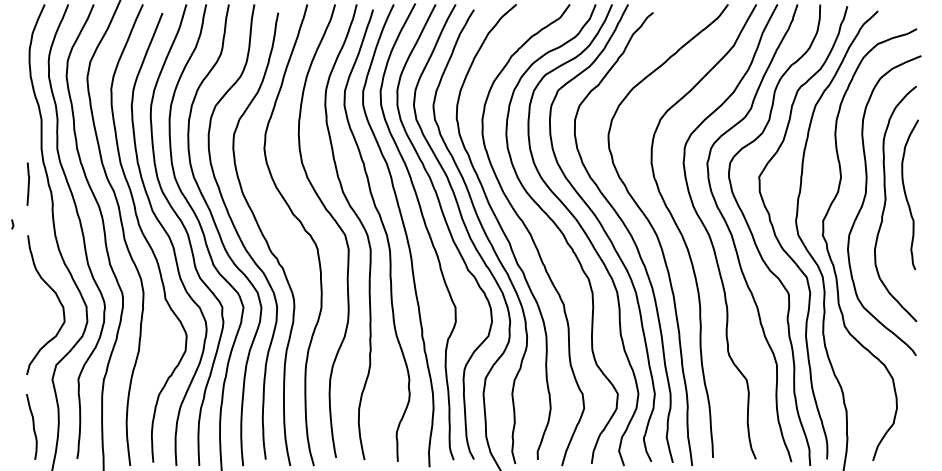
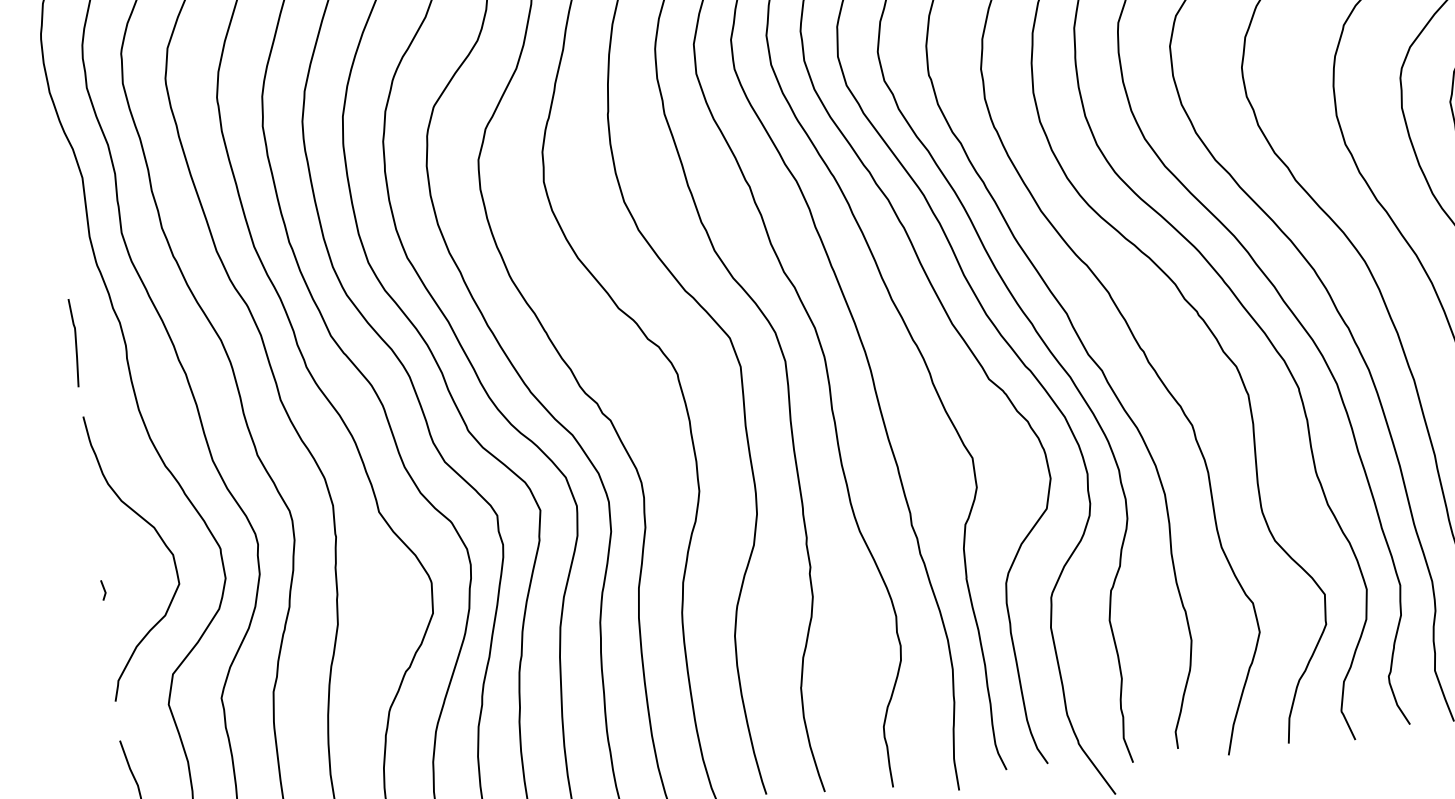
curve: (28, 183) -> (75, 341), moved
line: (12, 224) -> (103, 590), moved

